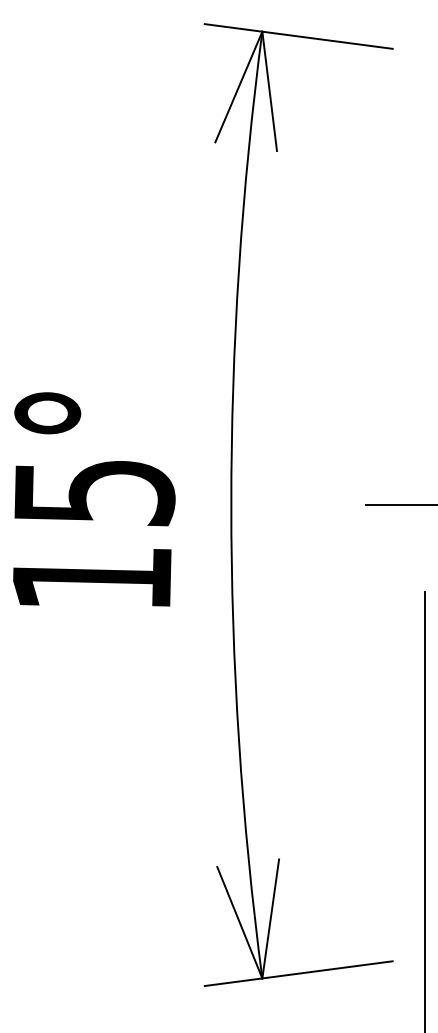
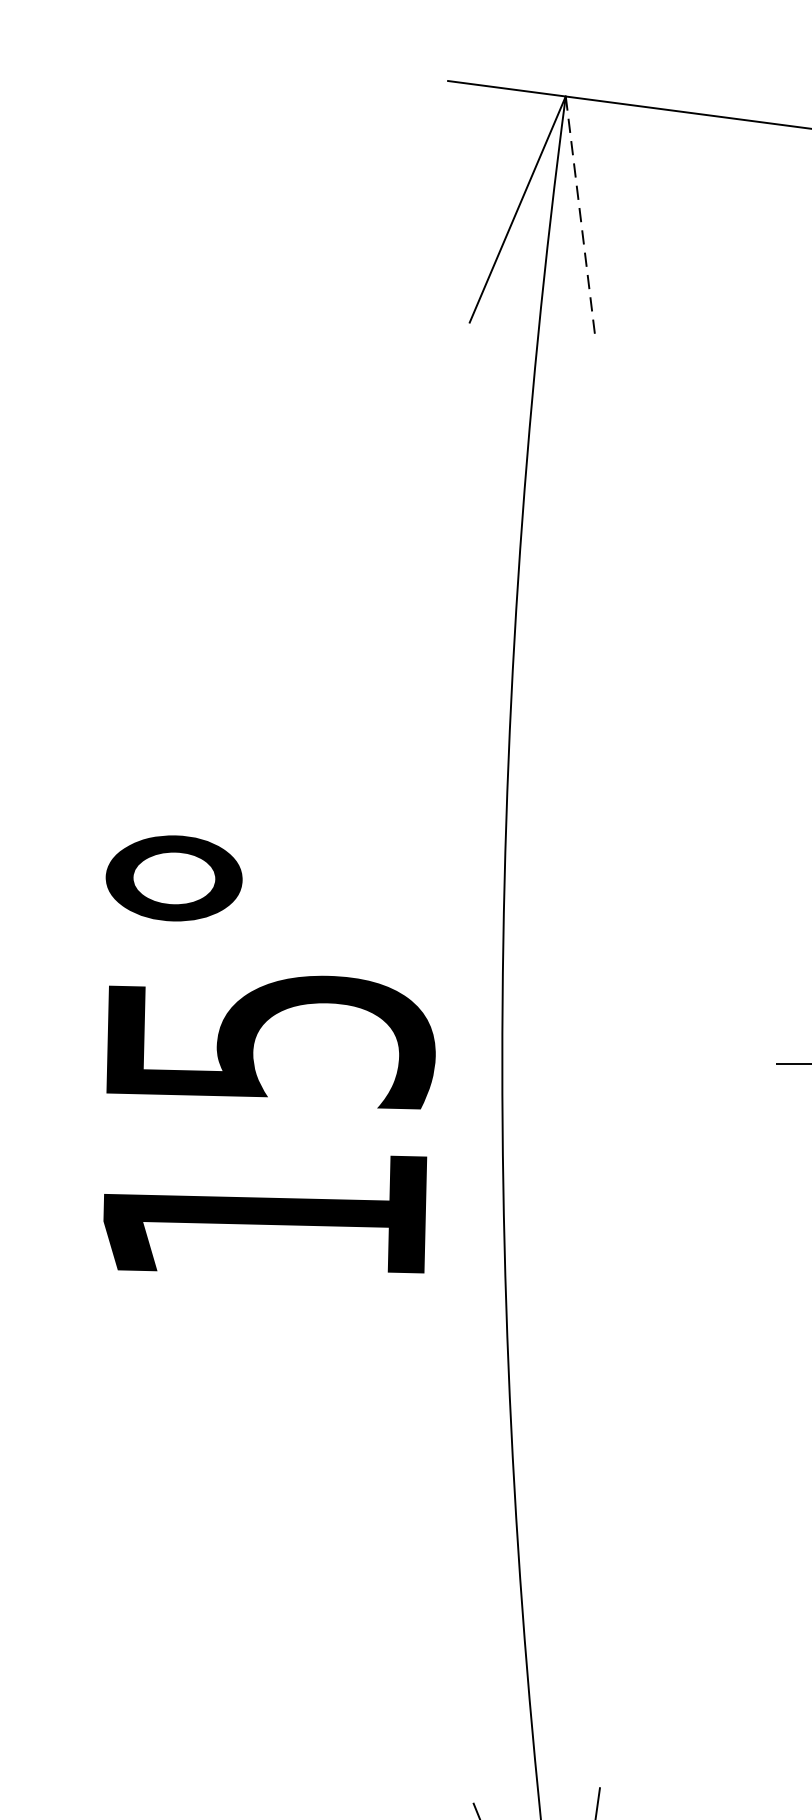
line: (269, 91) -> (580, 218), solid -> dashed
text: (94, 499) -> (269, 1054), moved

